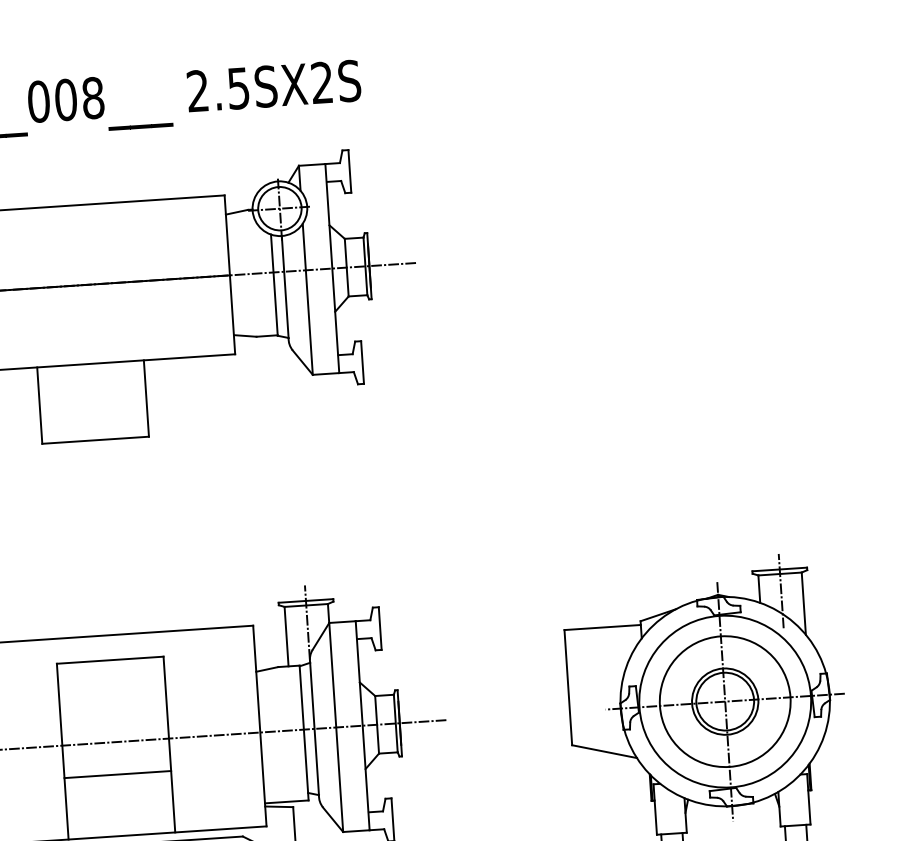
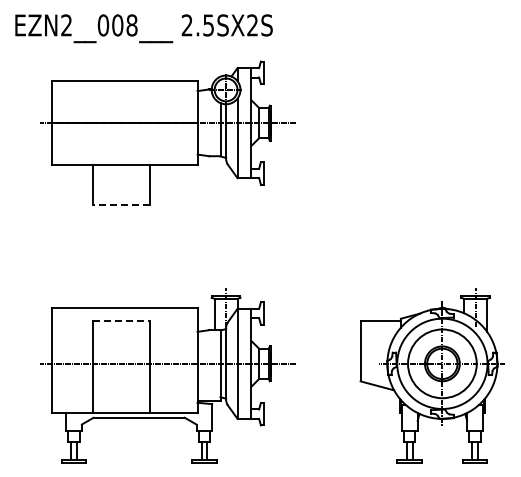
line: (93, 439) -> (120, 204), solid -> dashed
line: (110, 659) -> (121, 320), solid -> dashed
line: (117, 773) -> (121, 380), removed

